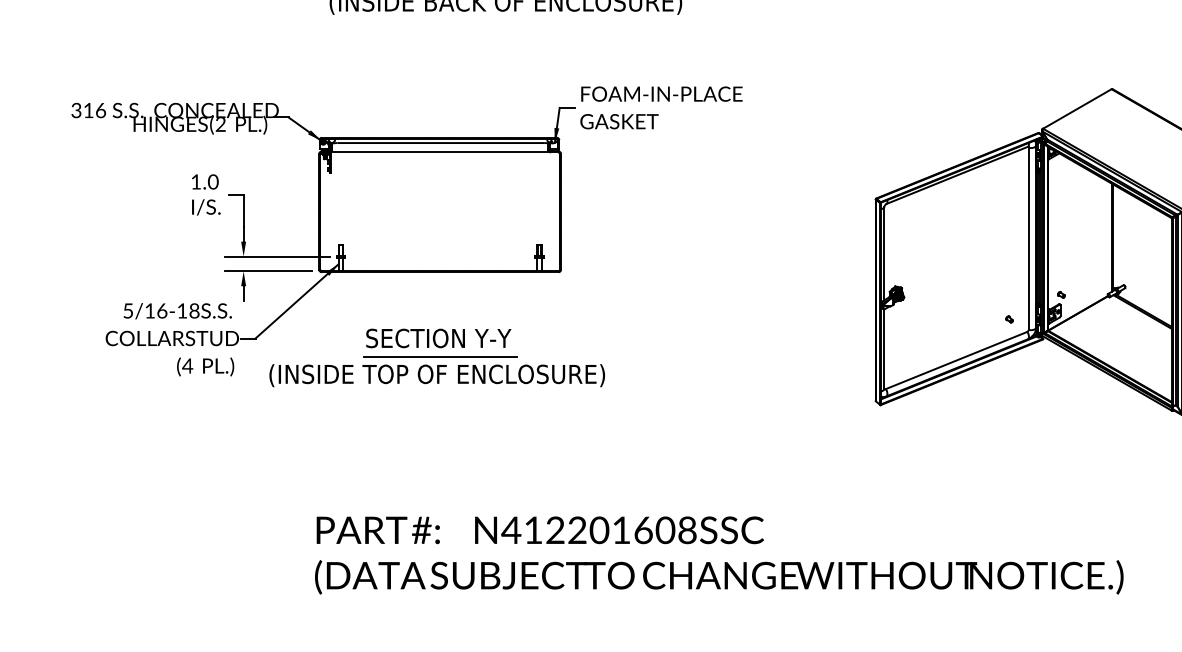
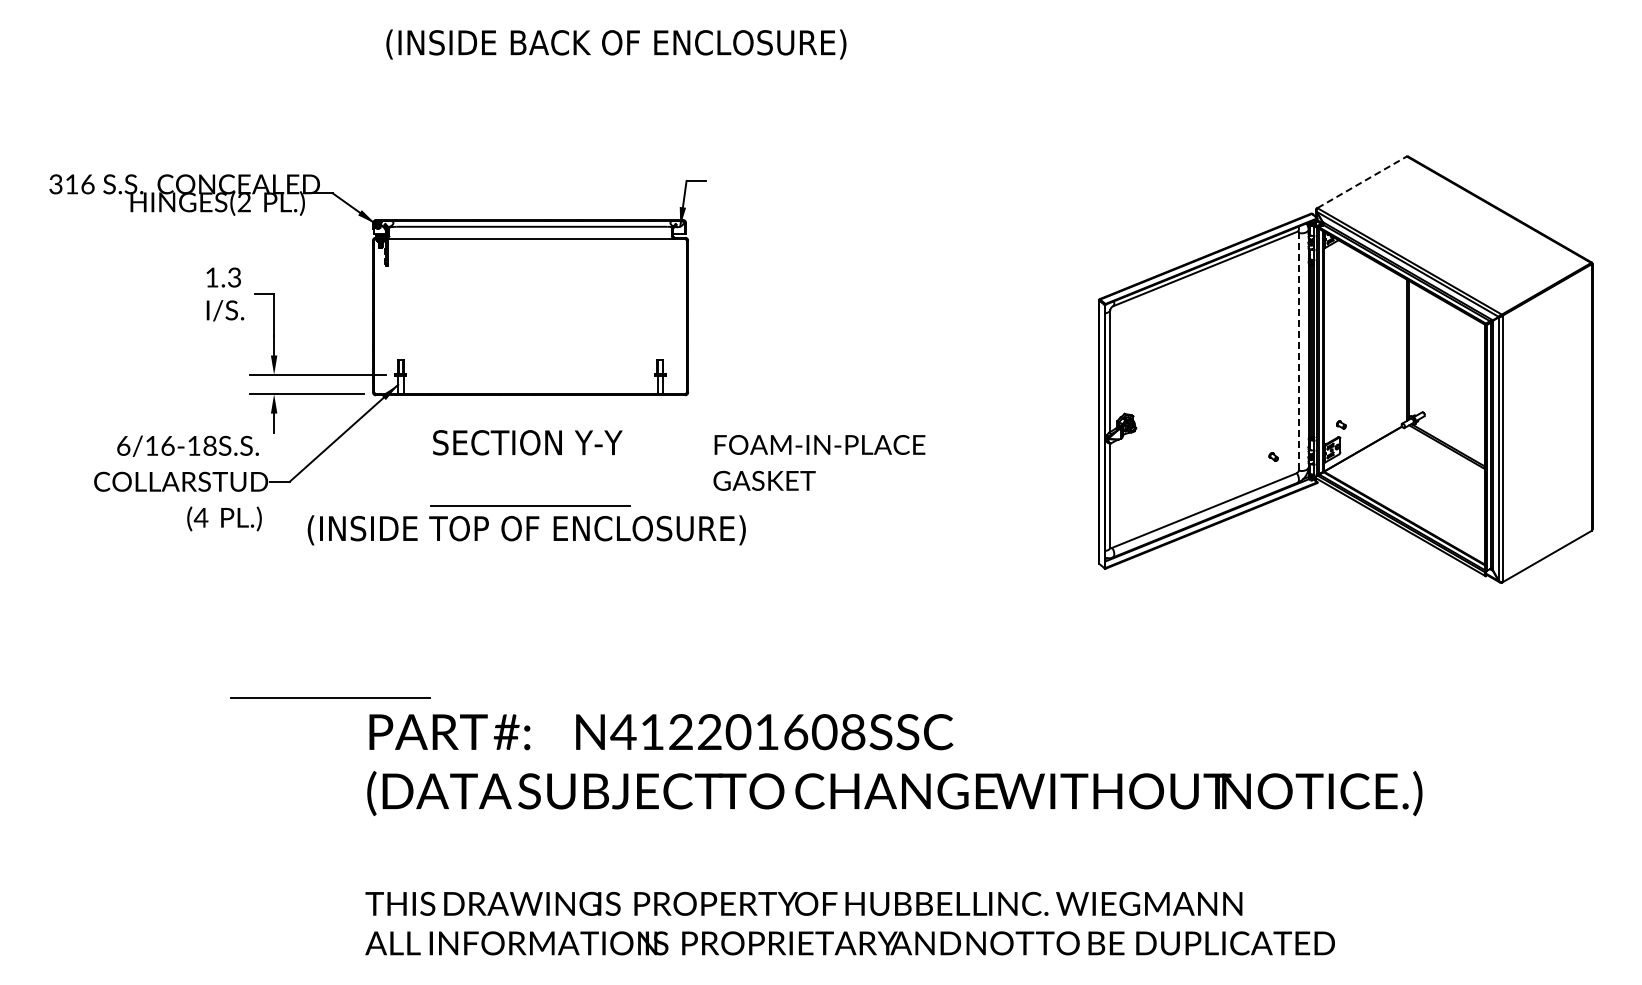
text: (661, 107) -> (819, 462), moved
line: (1077, 109) -> (1362, 182), solid -> dashed
text: (213, 181) -> (234, 277), 1.0 -> 1.3
line: (1028, 238) -> (1298, 351), solid -> dashed
text: (128, 310) -> (123, 445), 5/16-18 -> 6/16-18
text: (438, 338) -> (527, 442), moved
line: (286, 503) -> (330, 697), added

